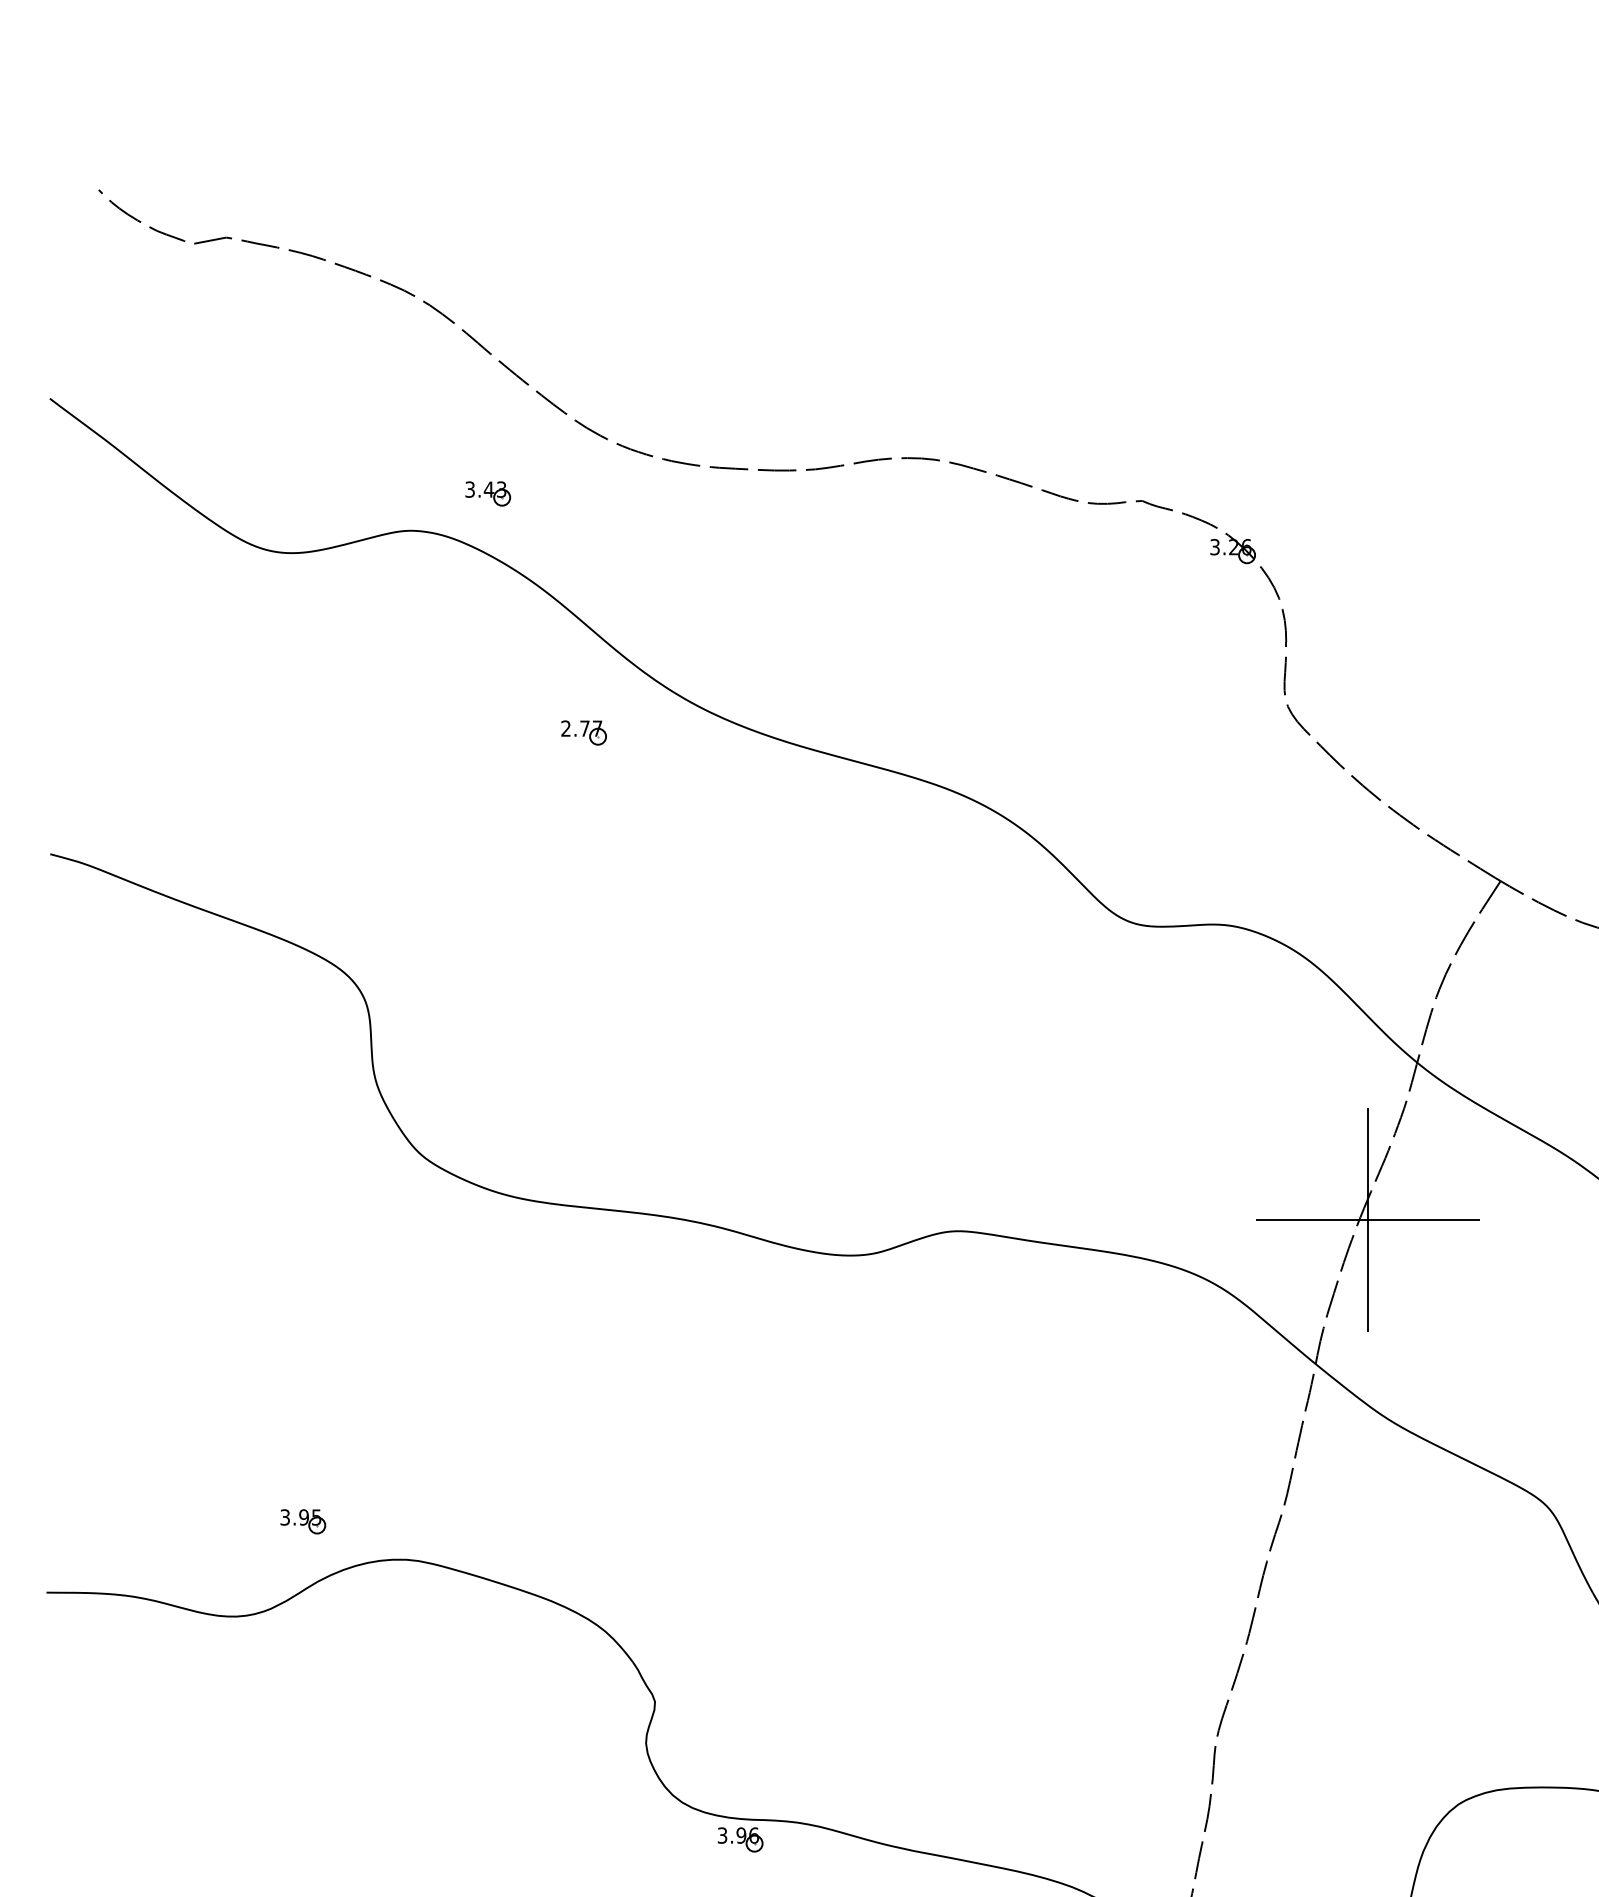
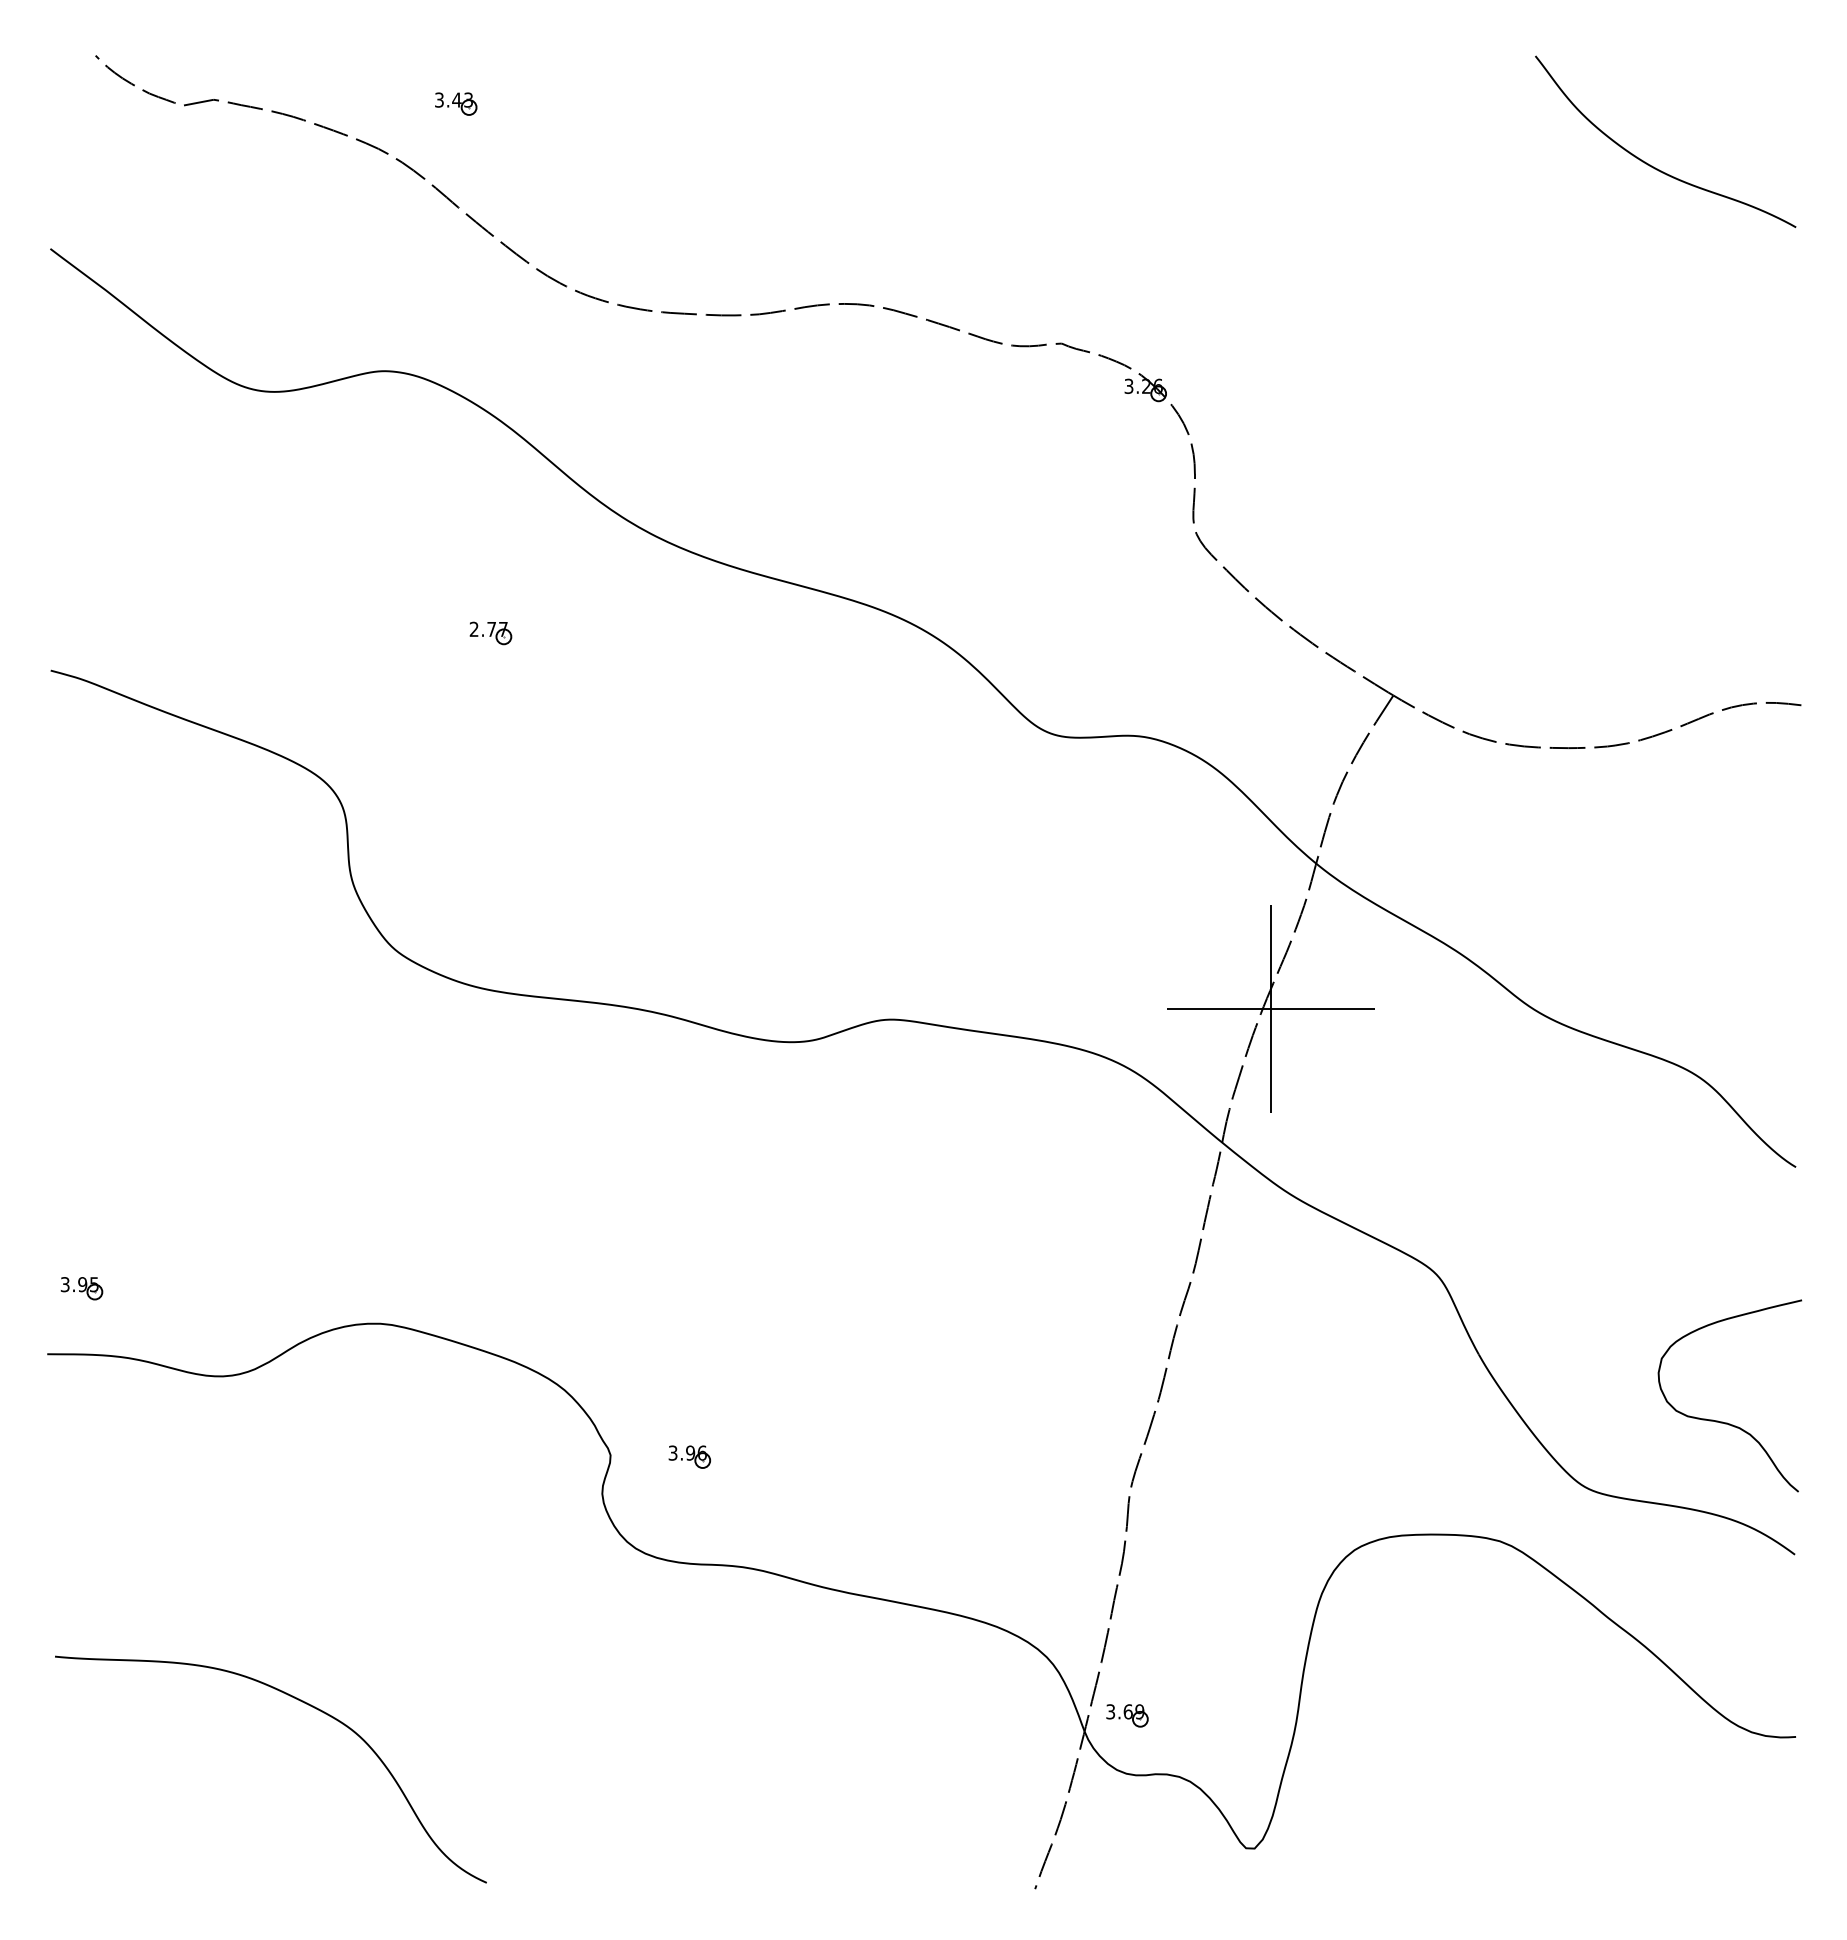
part: (488, 493) -> (456, 103), moved
part: (583, 733) -> (490, 633), moved
part: (302, 1521) -> (81, 1288), moved
part: (740, 1839) -> (689, 1456), moved

